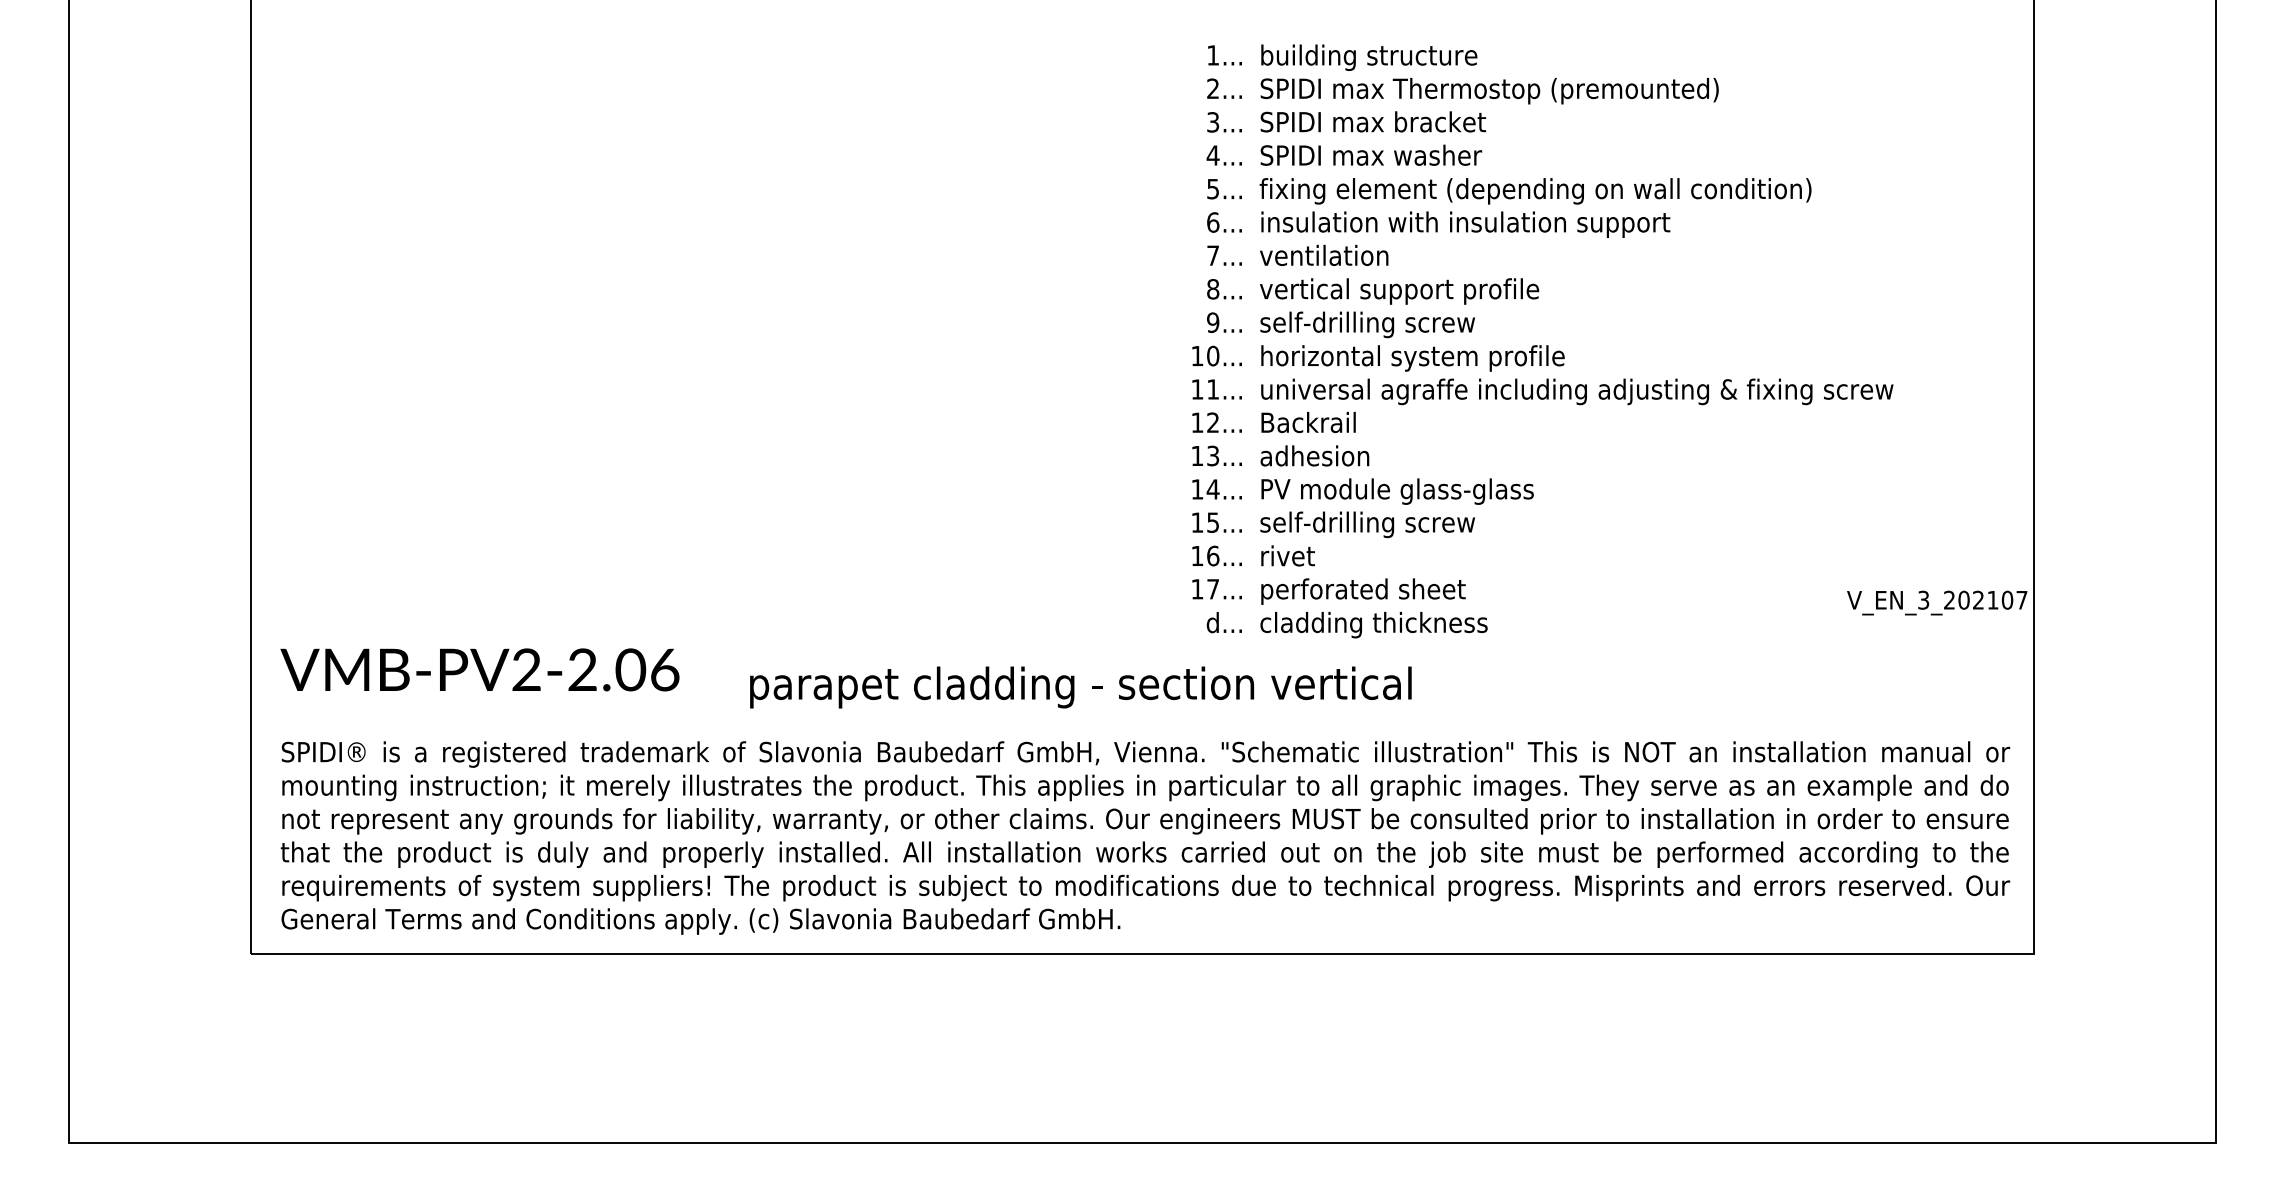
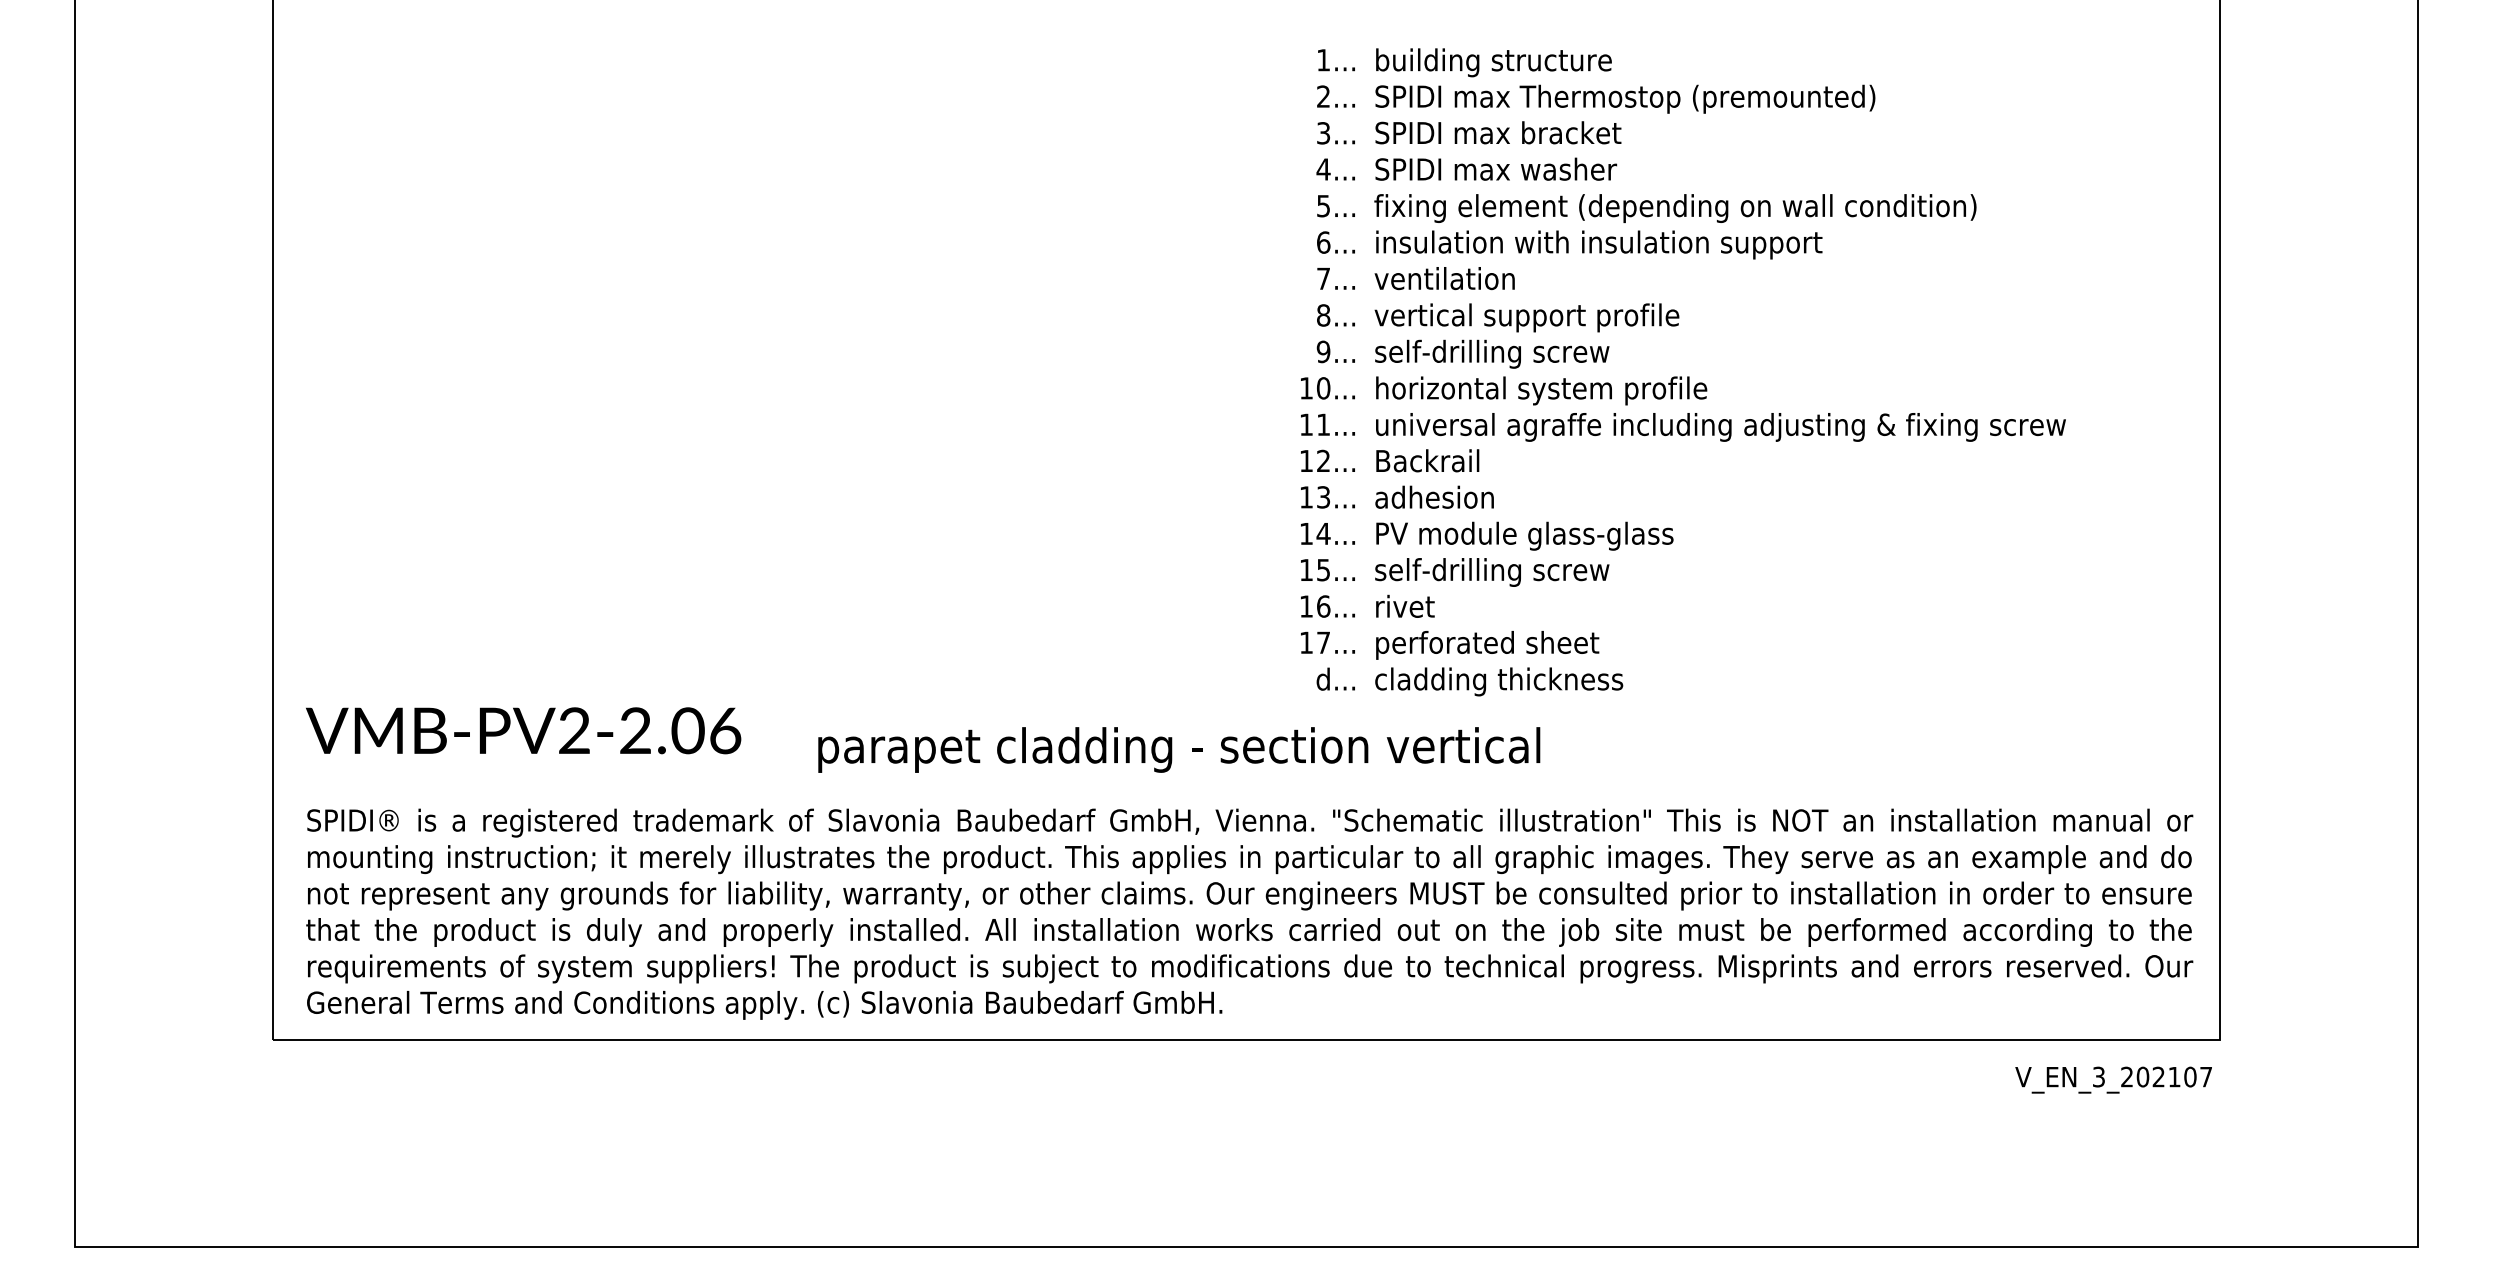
text: (1937, 602) -> (2114, 1079), moved

